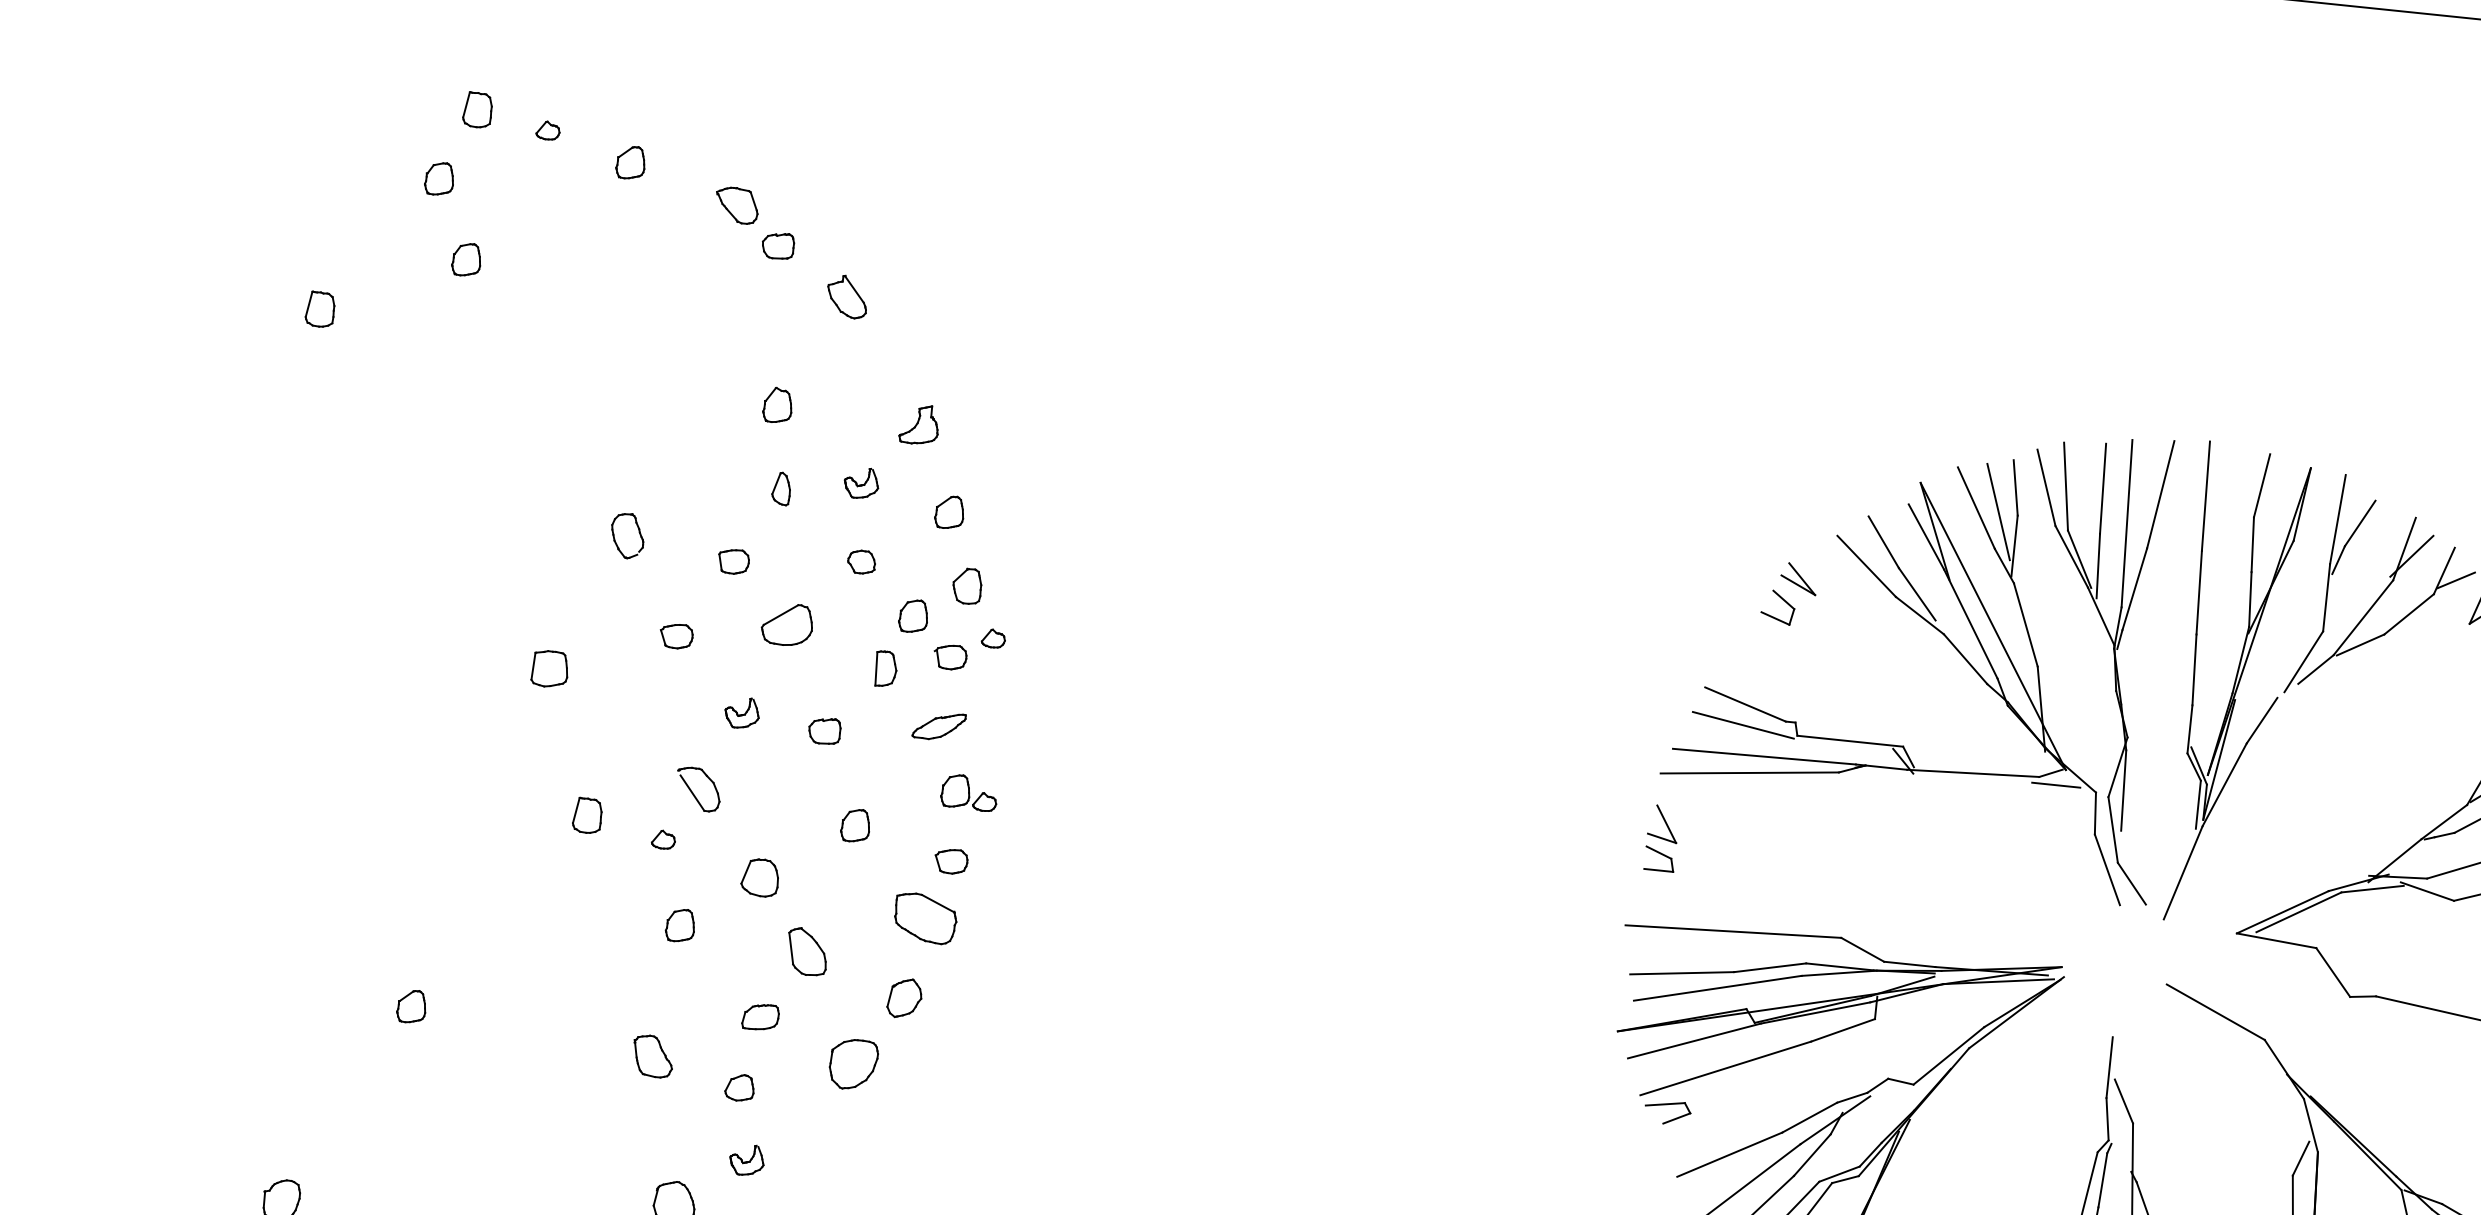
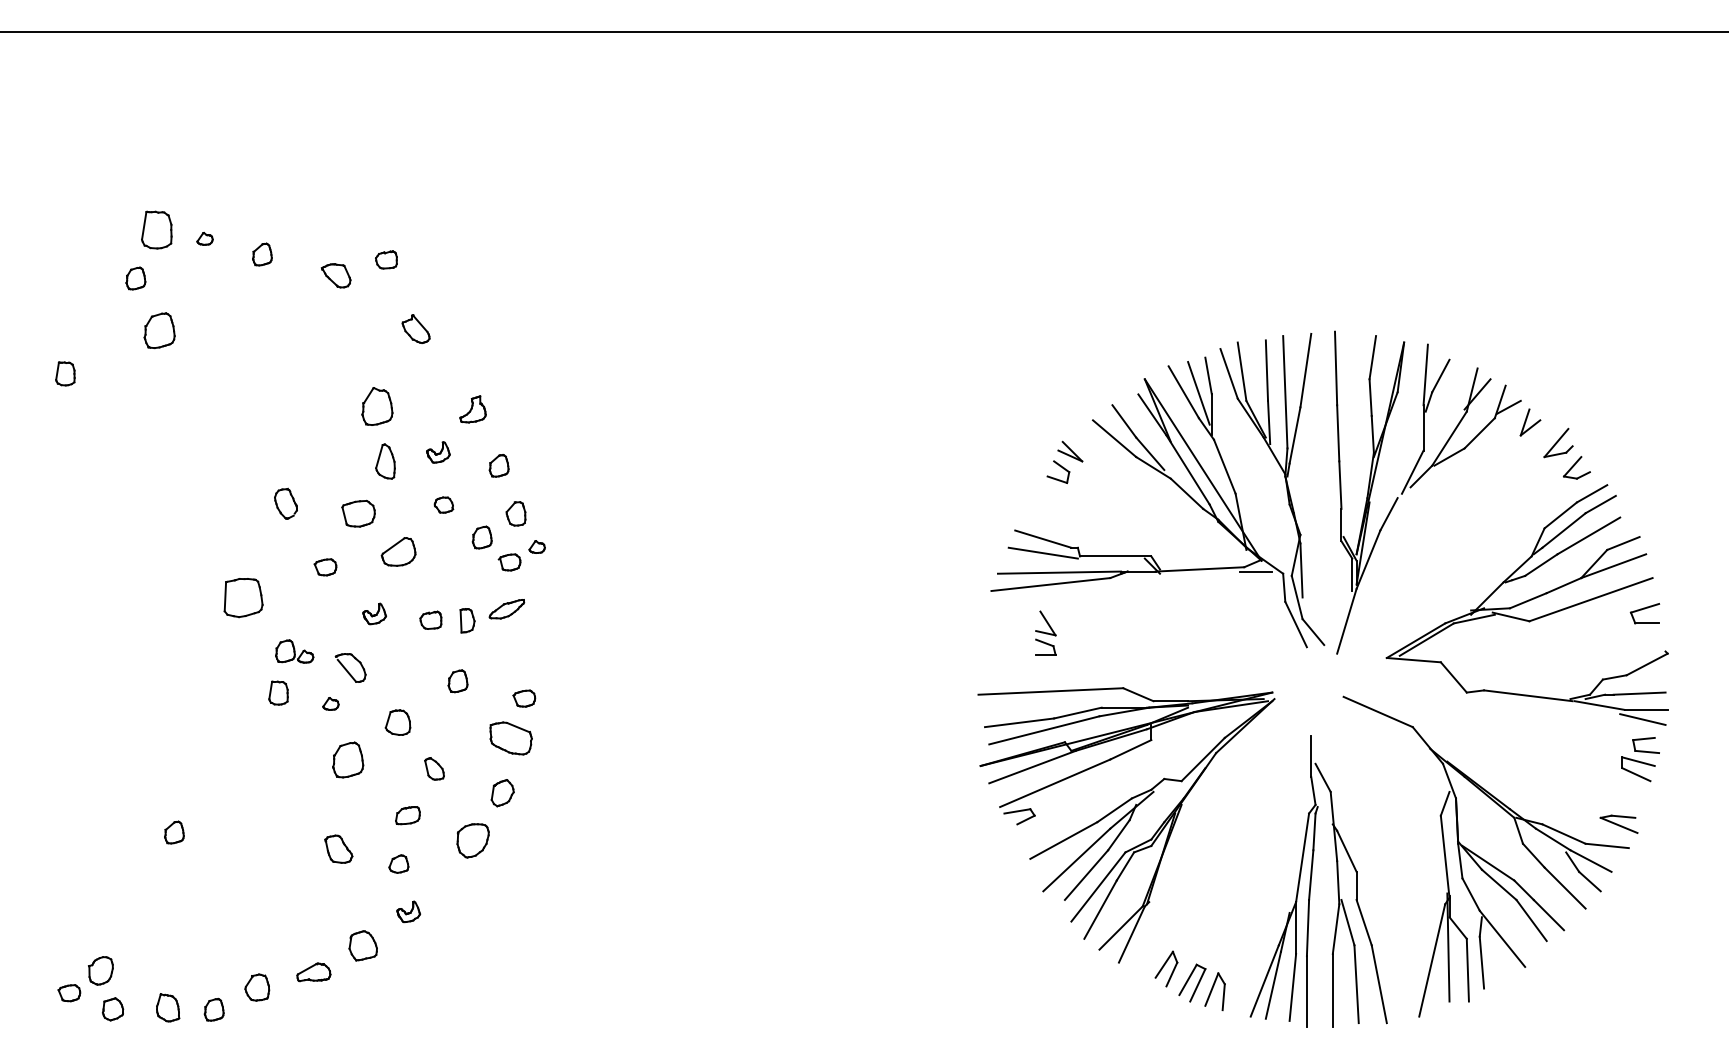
part: (477, 109) -> (156, 229), size x1.6
part: (778, 245) -> (386, 259), moved
part: (466, 259) -> (159, 330), size x1.6
part: (776, 404) -> (376, 405), size x1.6
part: (781, 488) -> (385, 461), size x1.6
part: (733, 561) -> (358, 513), size x1.6
part: (550, 668) -> (243, 597), size x1.6
part: (886, 668) -> (467, 620), moved
part: (969, 792) -> (294, 651), moved
part: (1661, 837) -> (1045, 632), moved
part: (679, 924) -> (347, 759), size x1.6
part: (807, 951) -> (434, 768), size x0.7

